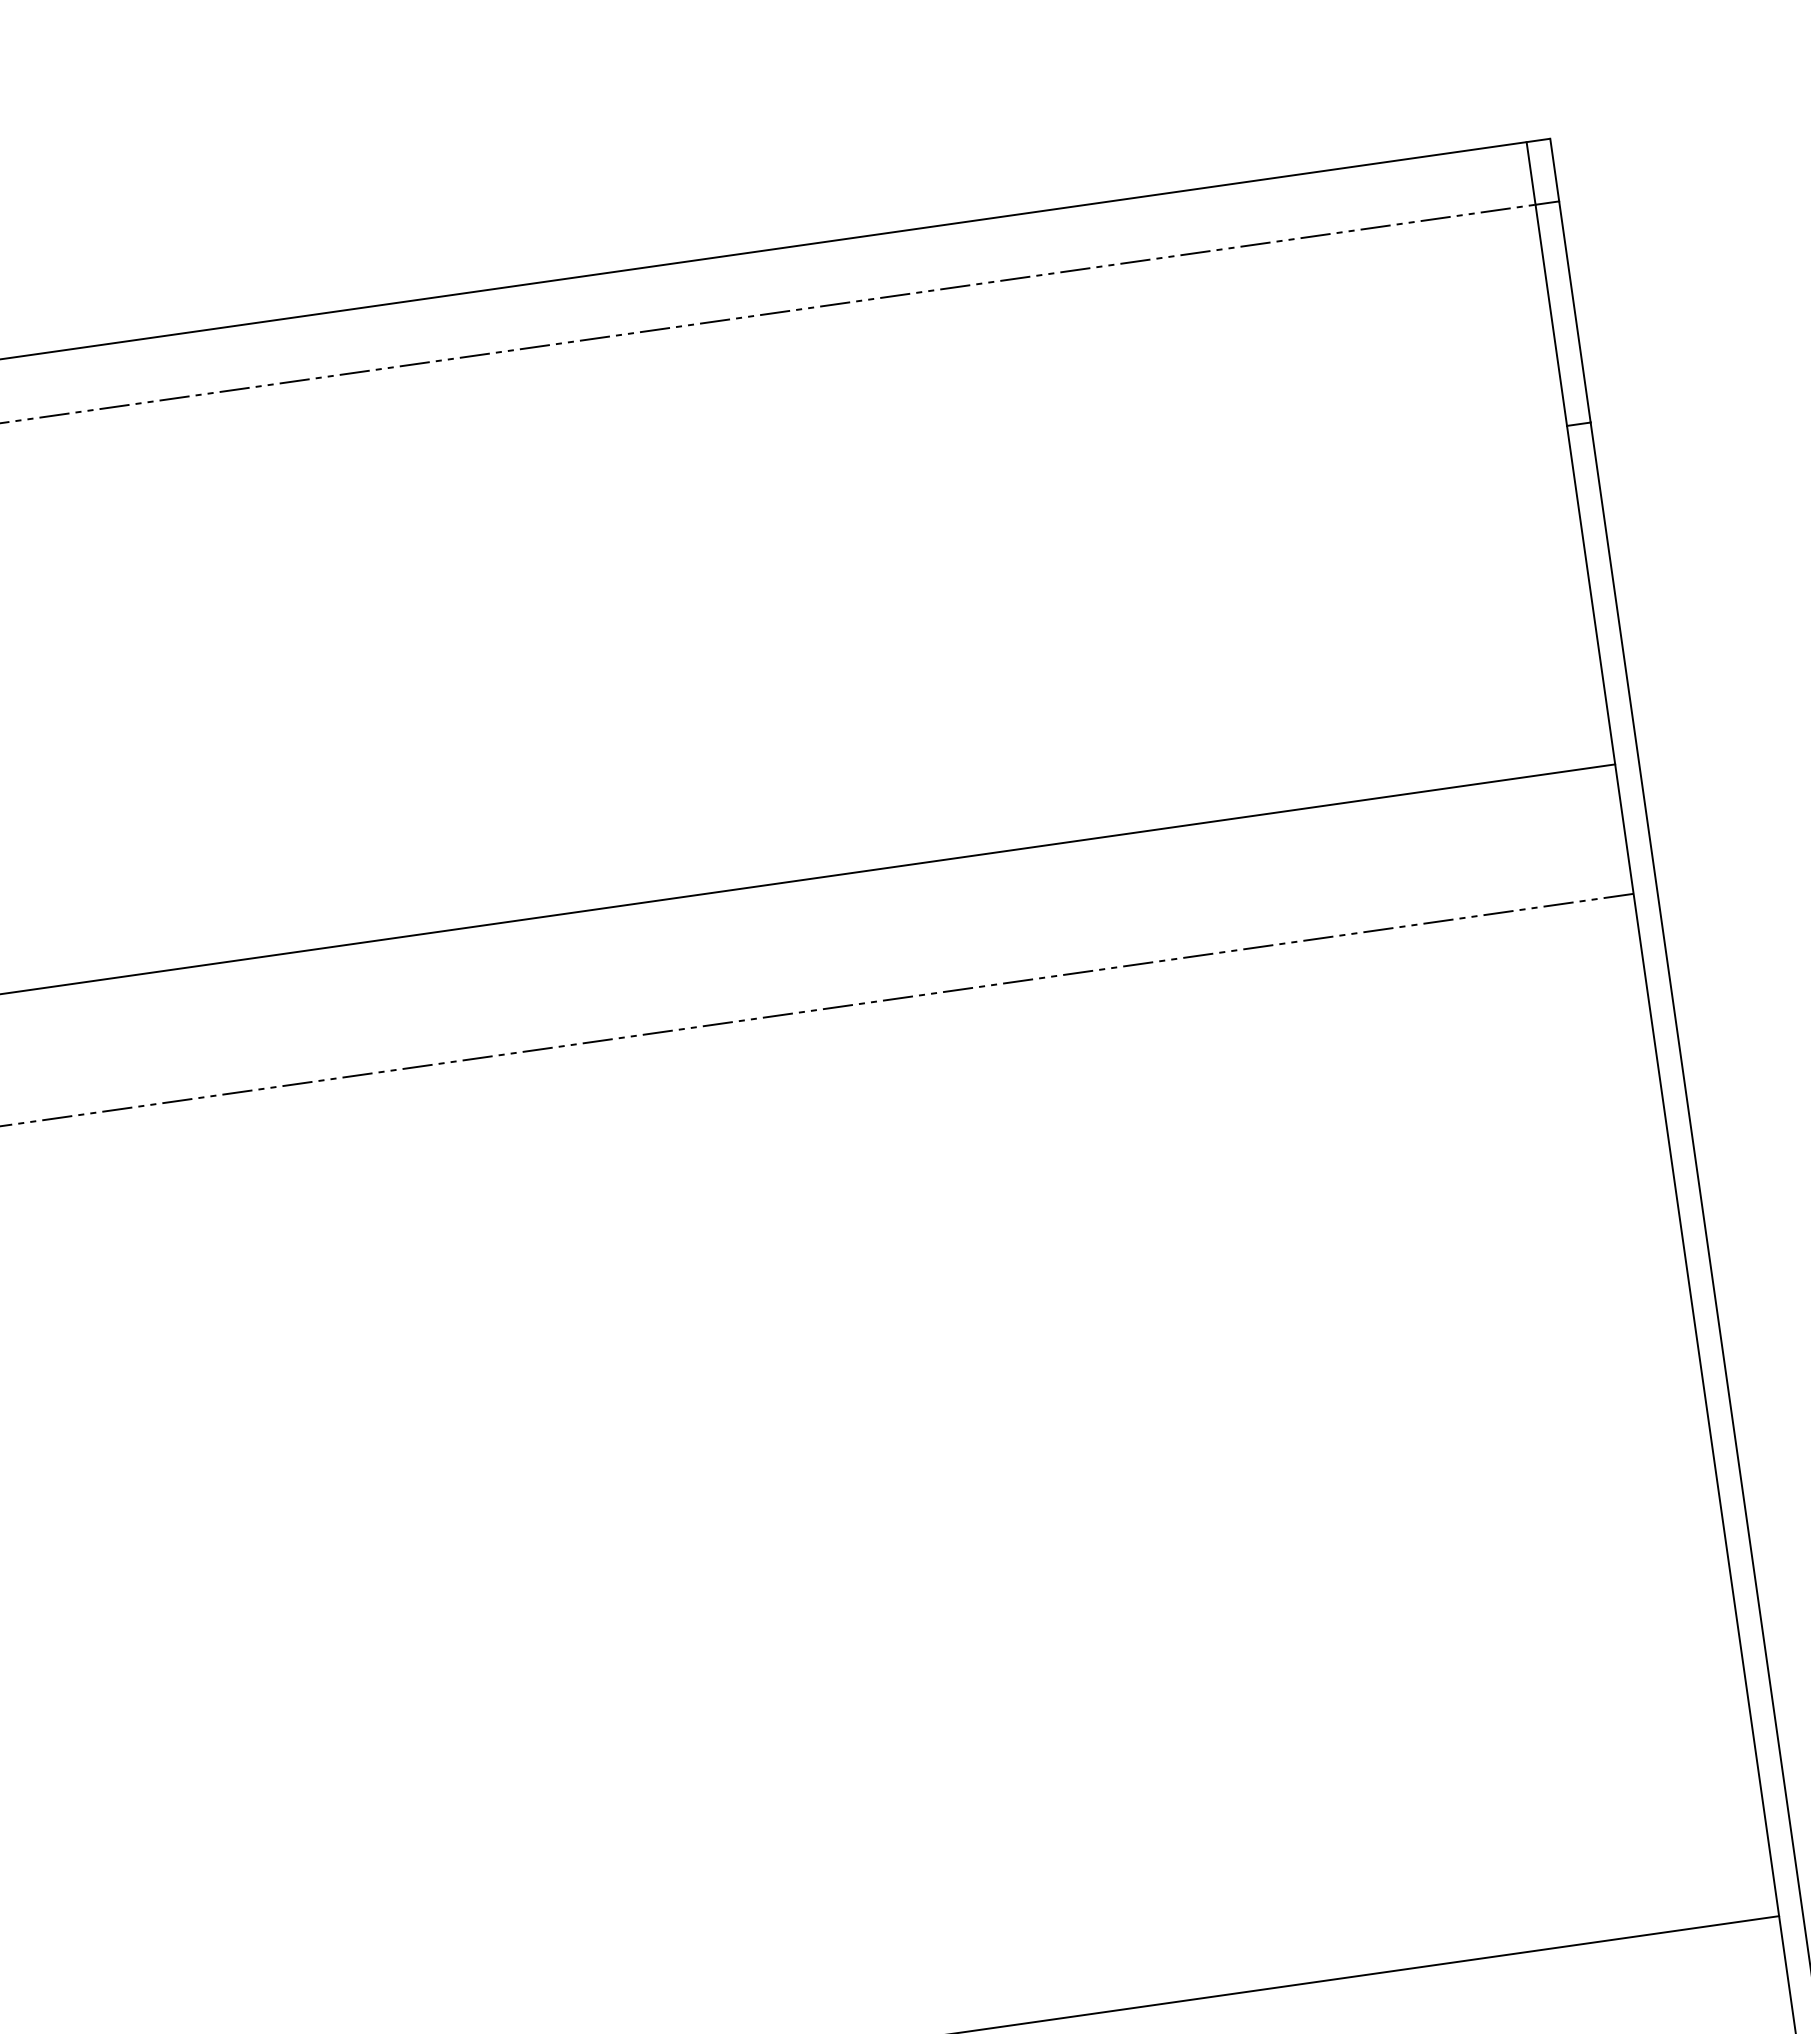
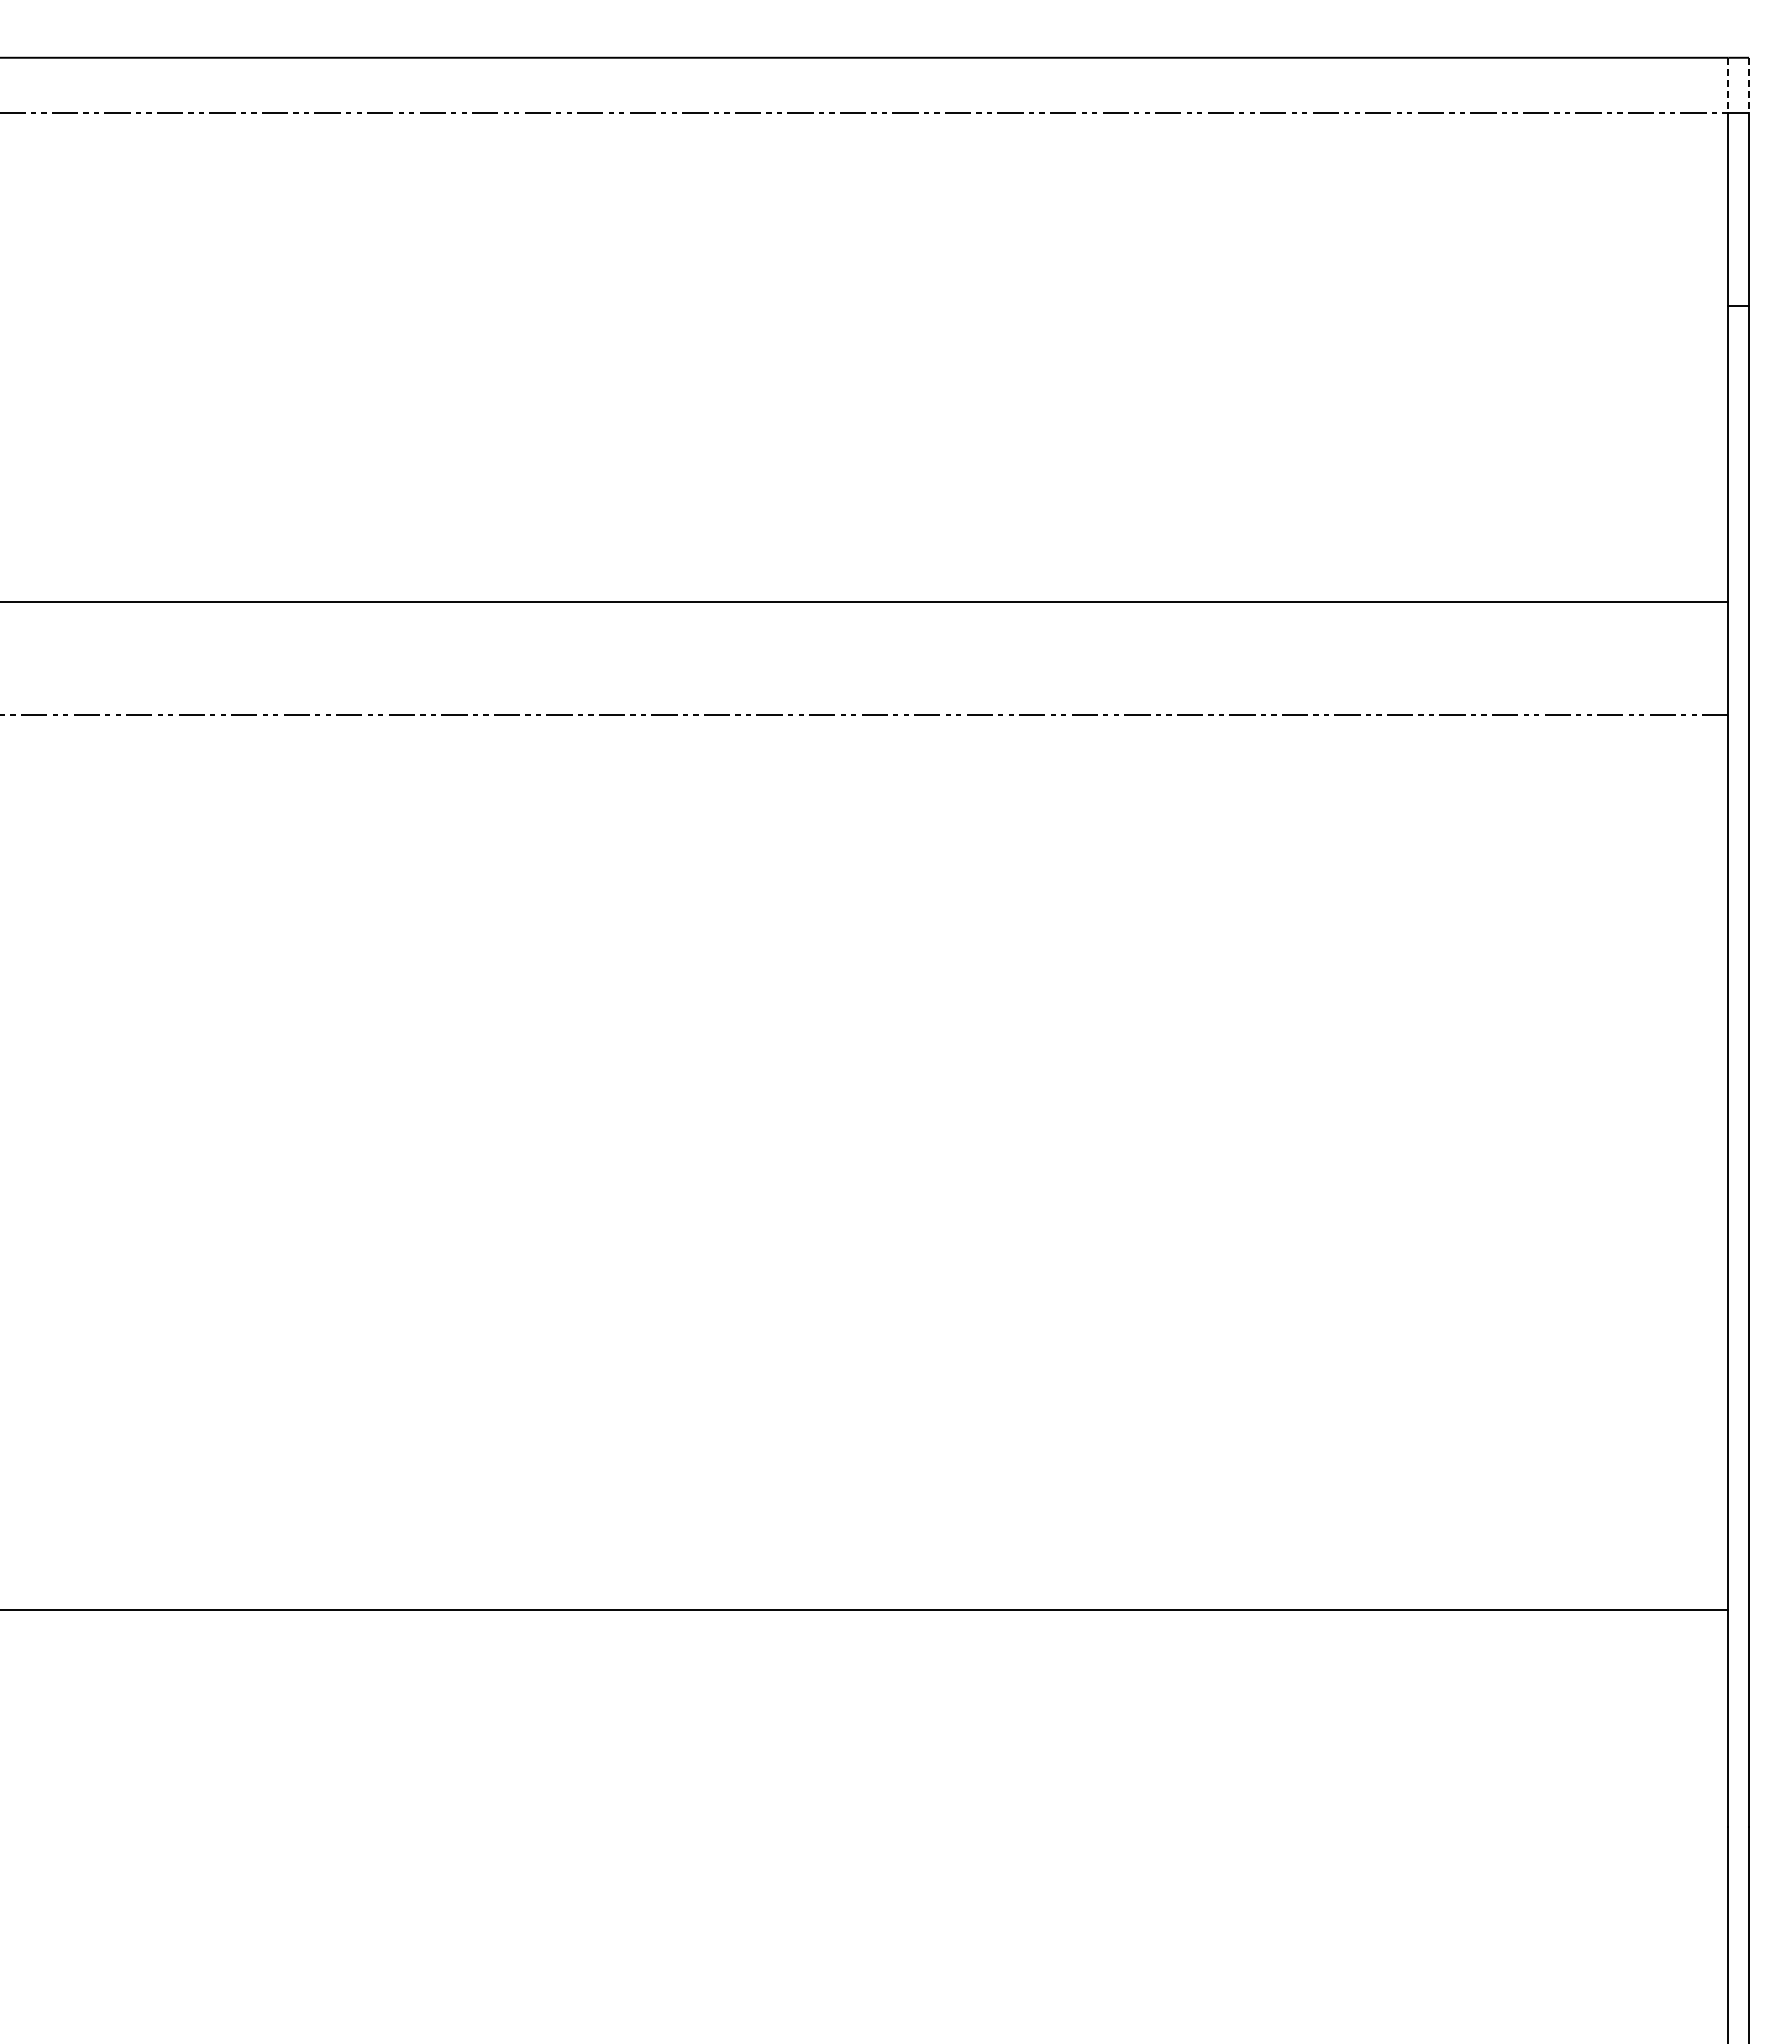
line: (1555, 170) -> (1749, 85), solid -> dashed
line: (1531, 173) -> (1728, 85), solid -> dashed

